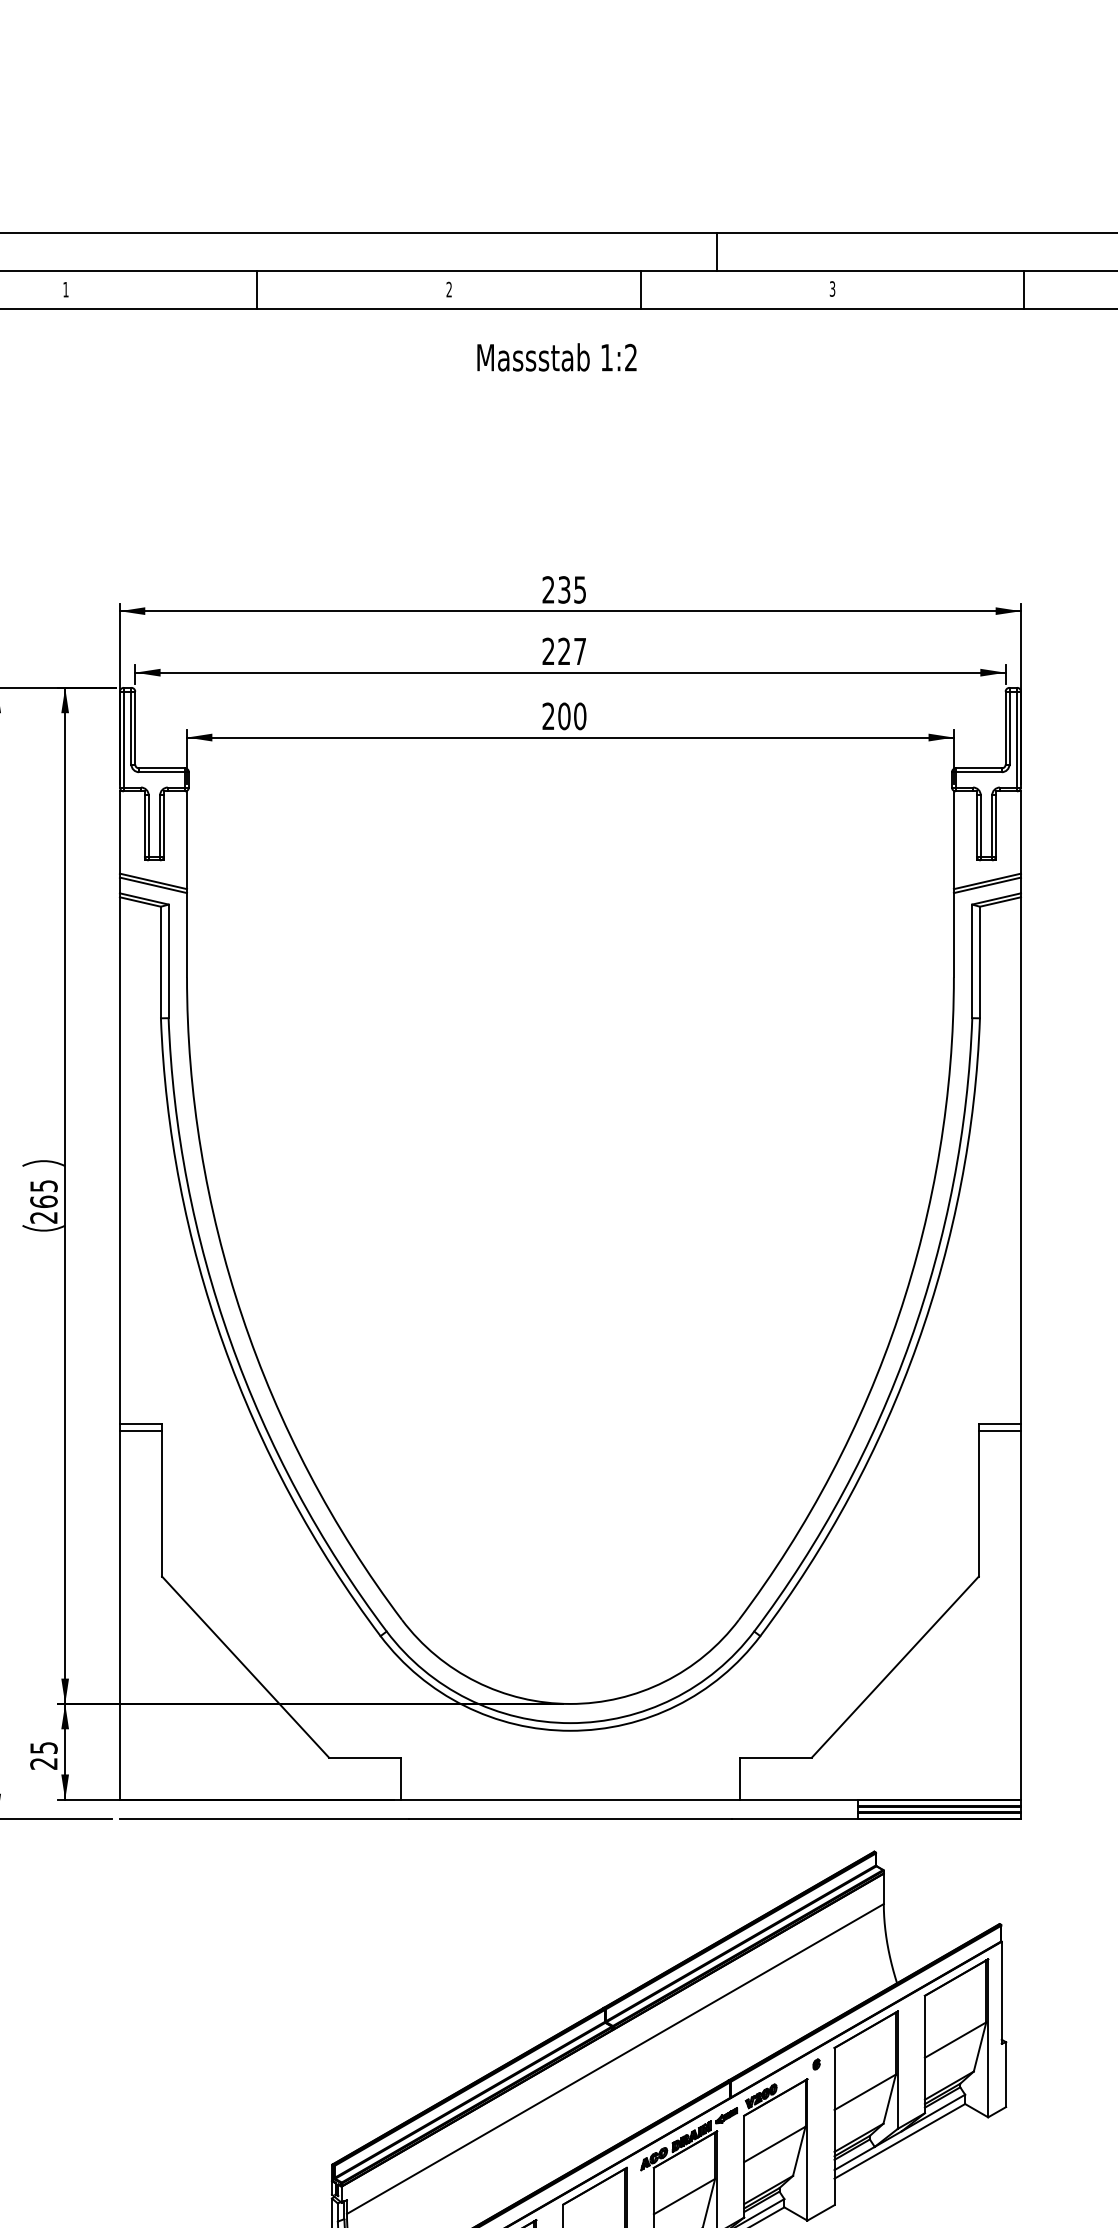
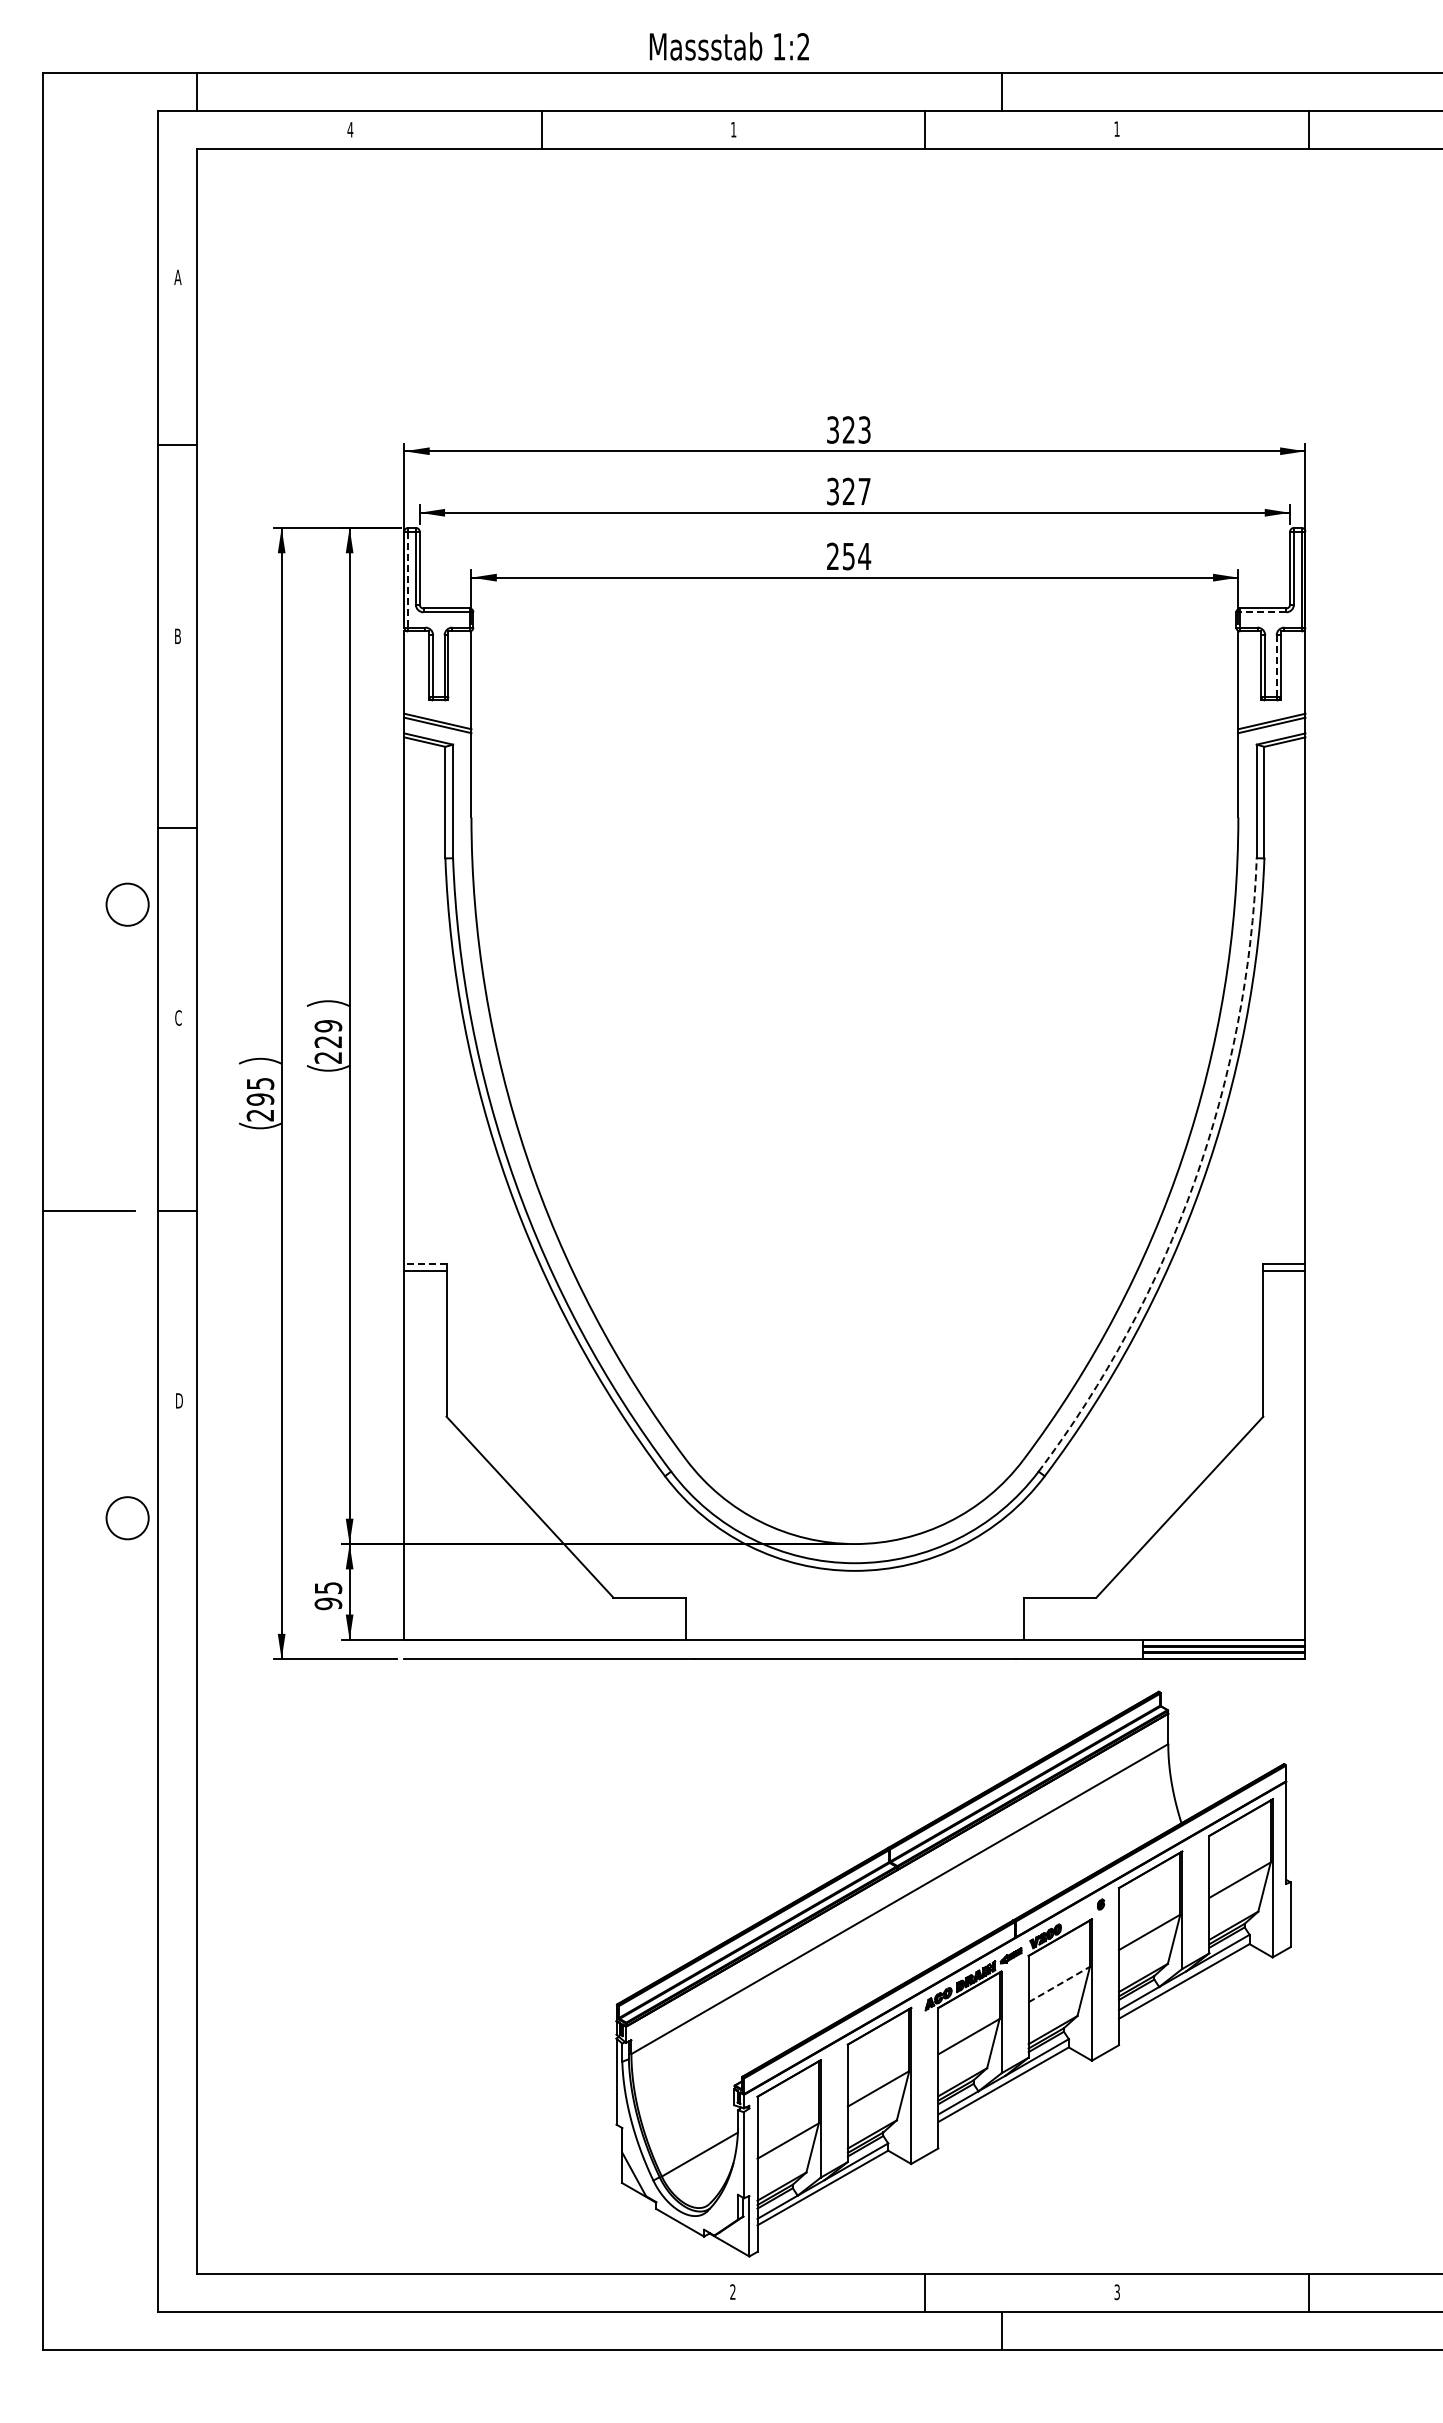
text: (832, 288) -> (1116, 128), 3 -> 1
text: (66, 289) -> (350, 129), 1 -> 4
text: (449, 289) -> (733, 129), 2 -> 1
text: (556, 357) -> (728, 46), moved
text: (564, 589) -> (848, 429), 235 -> 323
text: (548, 651) -> (832, 491), 227 -> 327
text: (572, 716) -> (856, 556), 200 -> 254
line: (124, 739) -> (408, 579), solid -> dashed
line: (978, 772) -> (1262, 612), solid -> dashed
line: (992, 825) -> (1276, 665), solid -> dashed
text: (44, 1194) -> (328, 1034), 265 -> 229
arc: (910, 1341) -> (1194, 1181), solid -> dashed
line: (140, 1424) -> (424, 1264), solid -> dashed
text: (44, 1763) -> (328, 1603), 25 -> 95
line: (775, 2144) -> (1059, 1984), solid -> dashed

